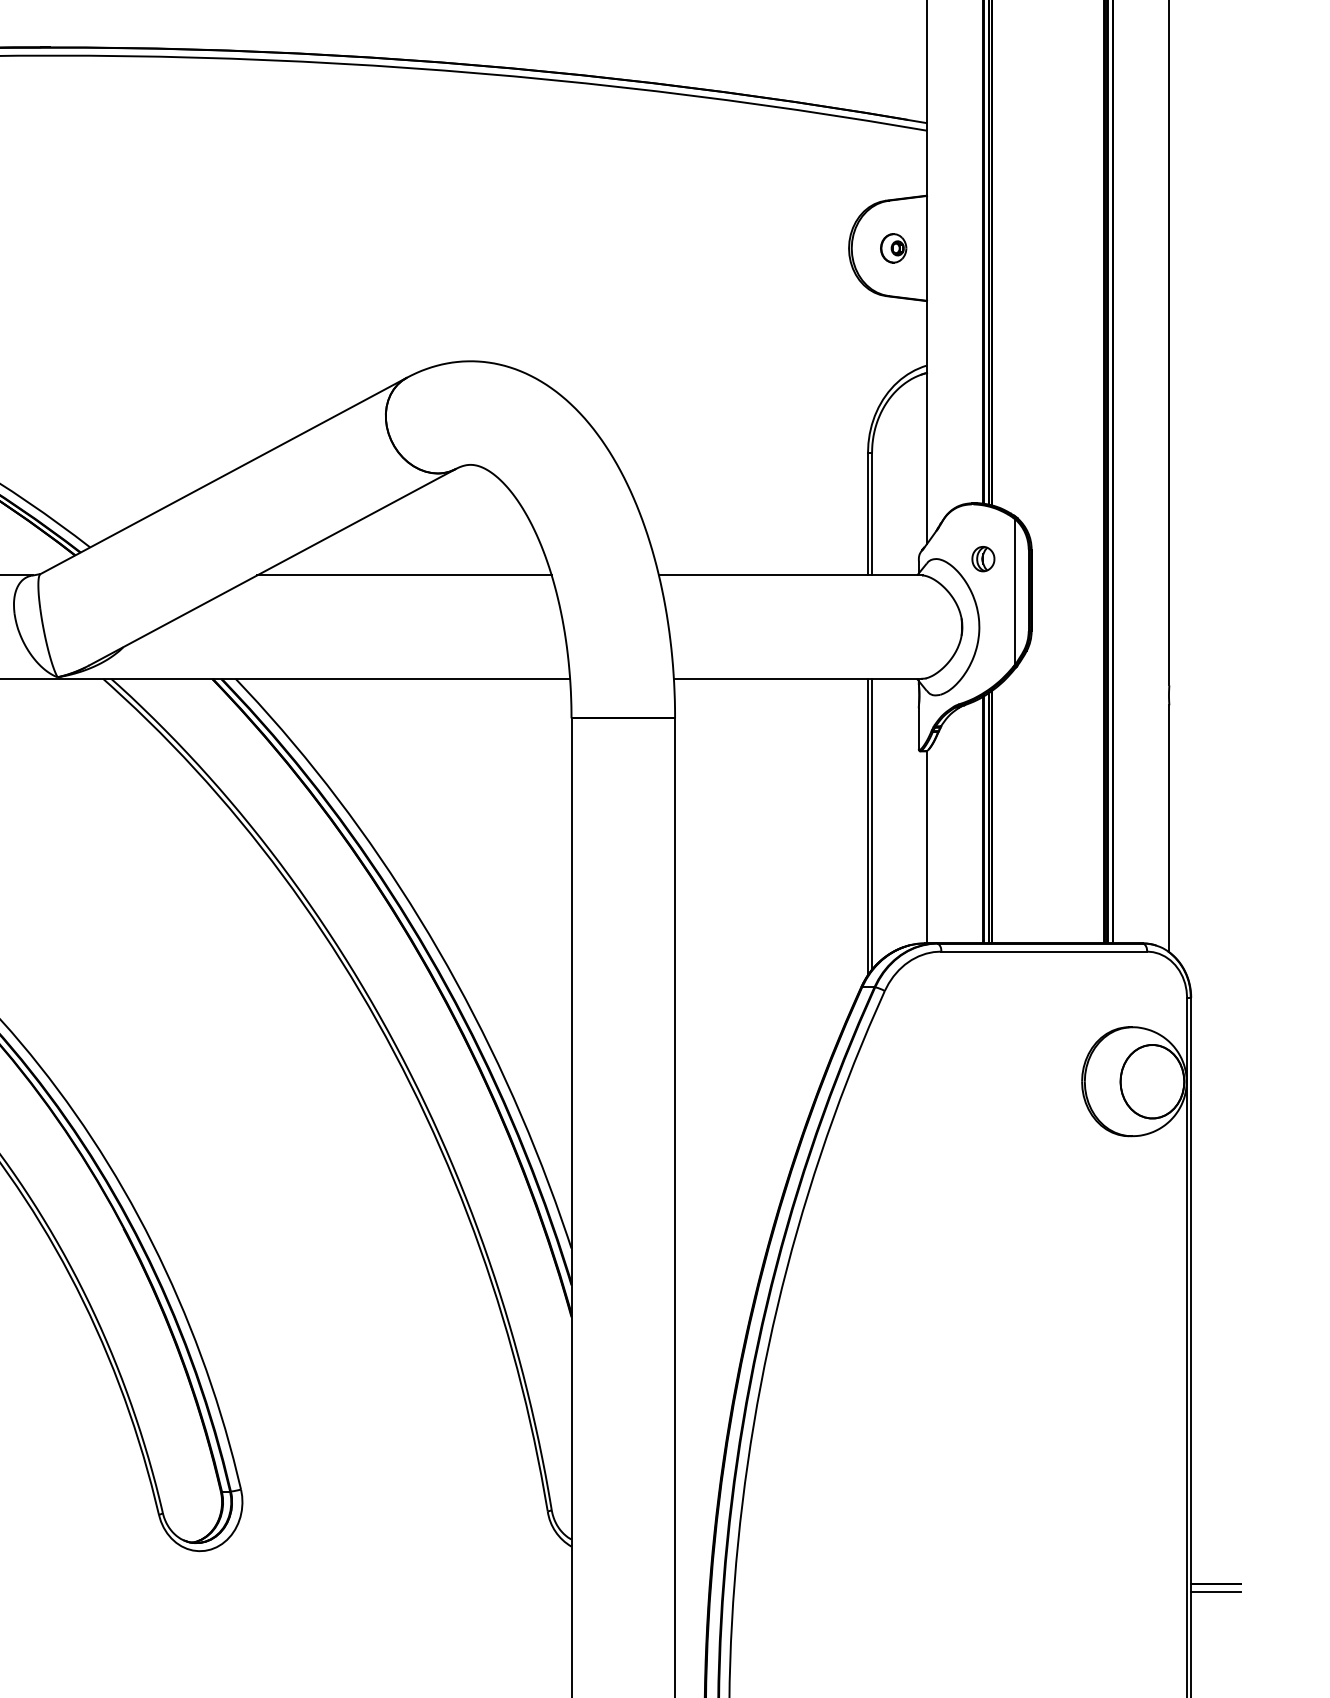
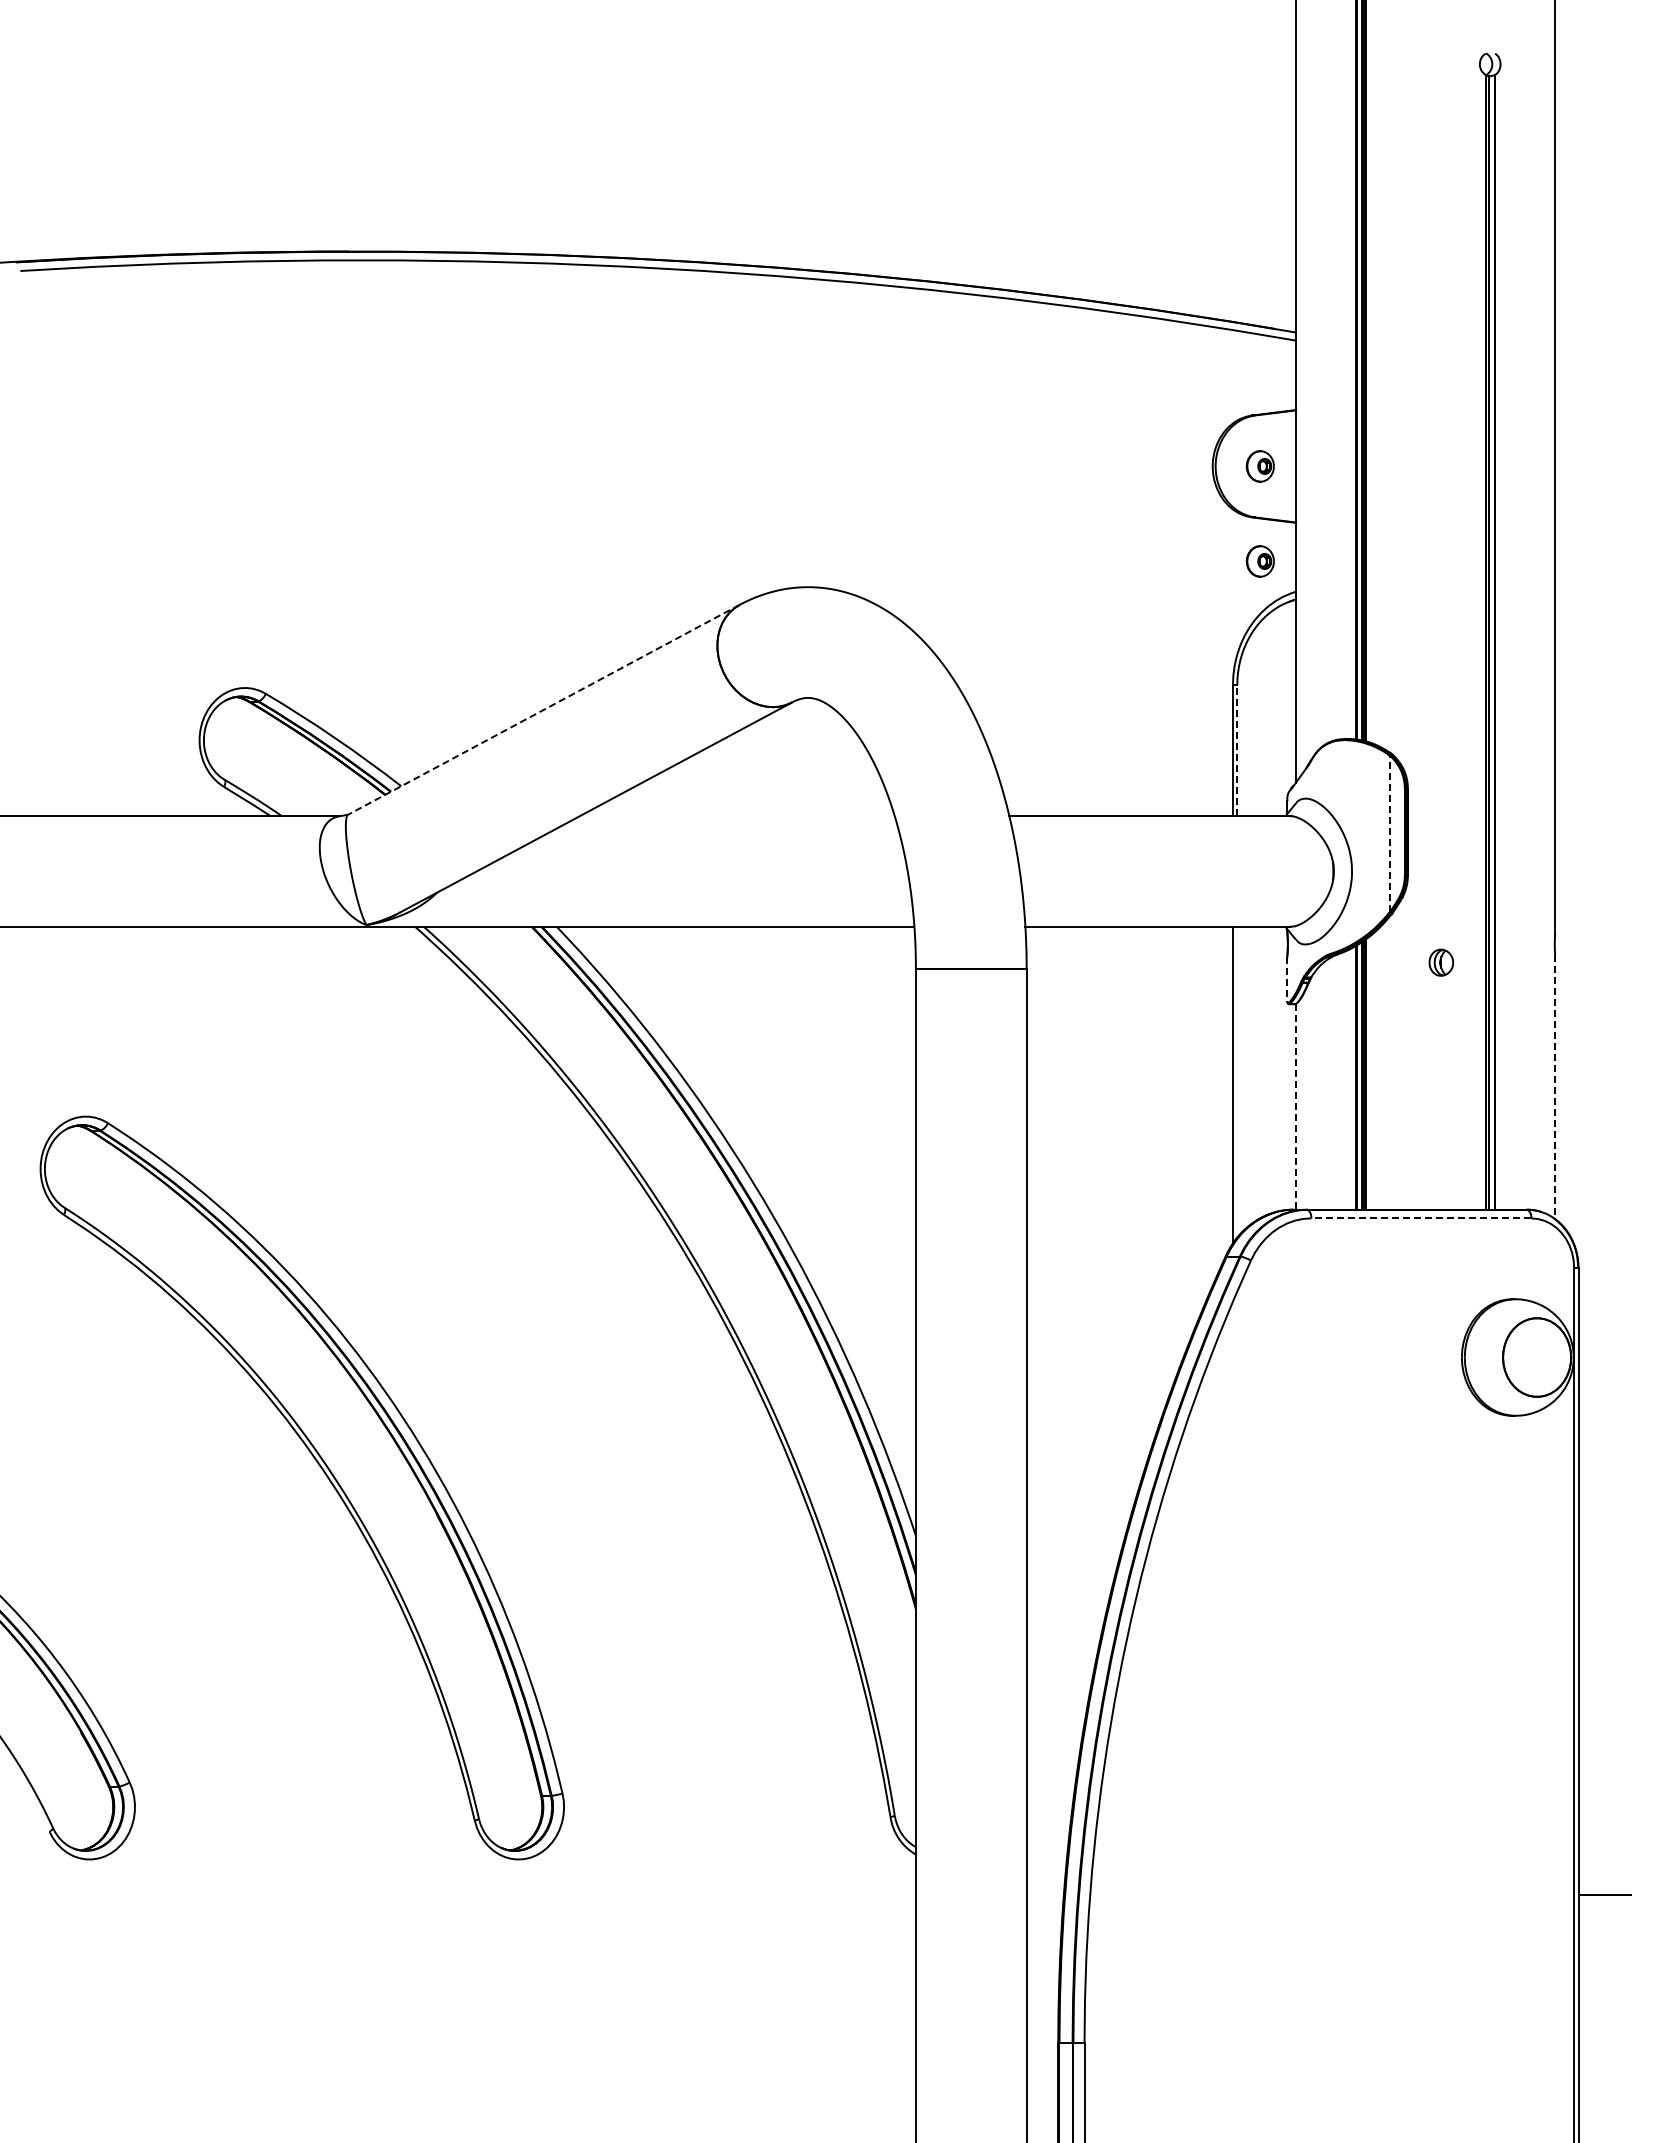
part: (892, 337) -> (1259, 561), added
line: (223, 476) -> (543, 710), solid -> dashed
line: (872, 514) -> (1237, 750), solid -> dashed
part: (983, 558) -> (1441, 962), moved
line: (403, 575) -> (736, 816), removed
line: (1014, 591) -> (1389, 833), solid -> dashed
line: (919, 729) -> (1287, 980), solid -> dashed
line: (872, 823) -> (1237, 1081), removed
line: (1169, 829) -> (1555, 1087), solid -> dashed
line: (927, 846) -> (1296, 1106), solid -> dashed
line: (1044, 951) -> (1421, 1218), solid -> dashed
line: (1215, 1592) -> (1604, 1903), removed

